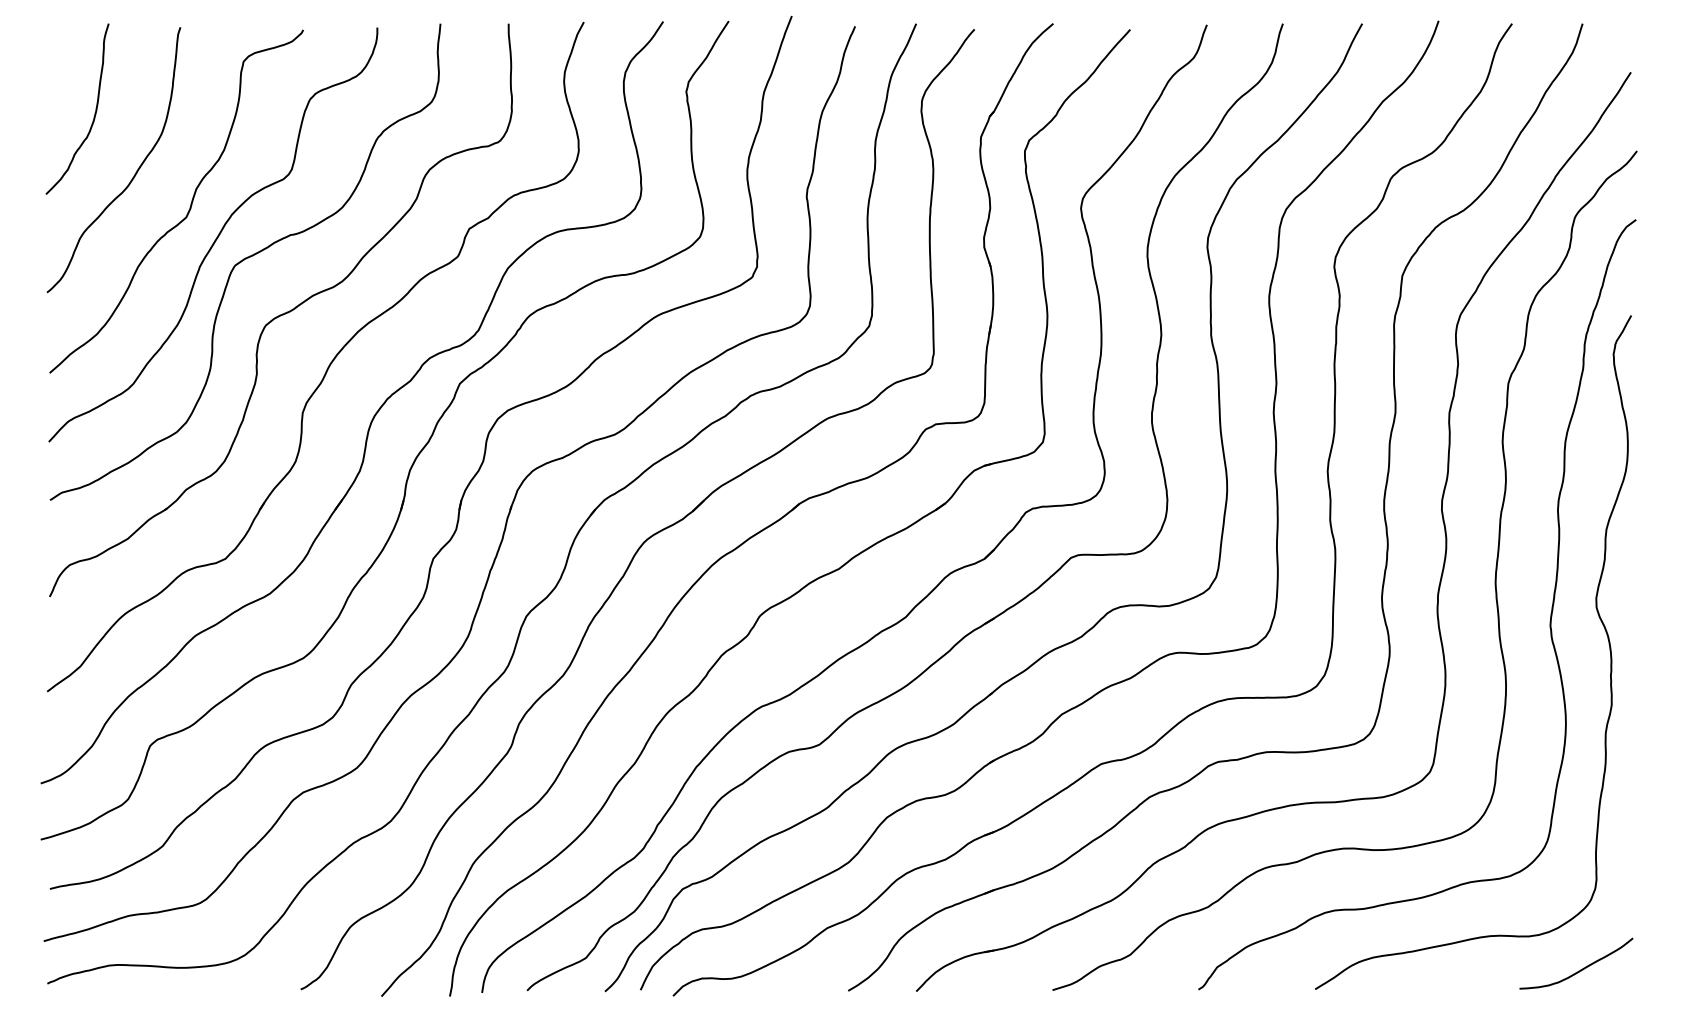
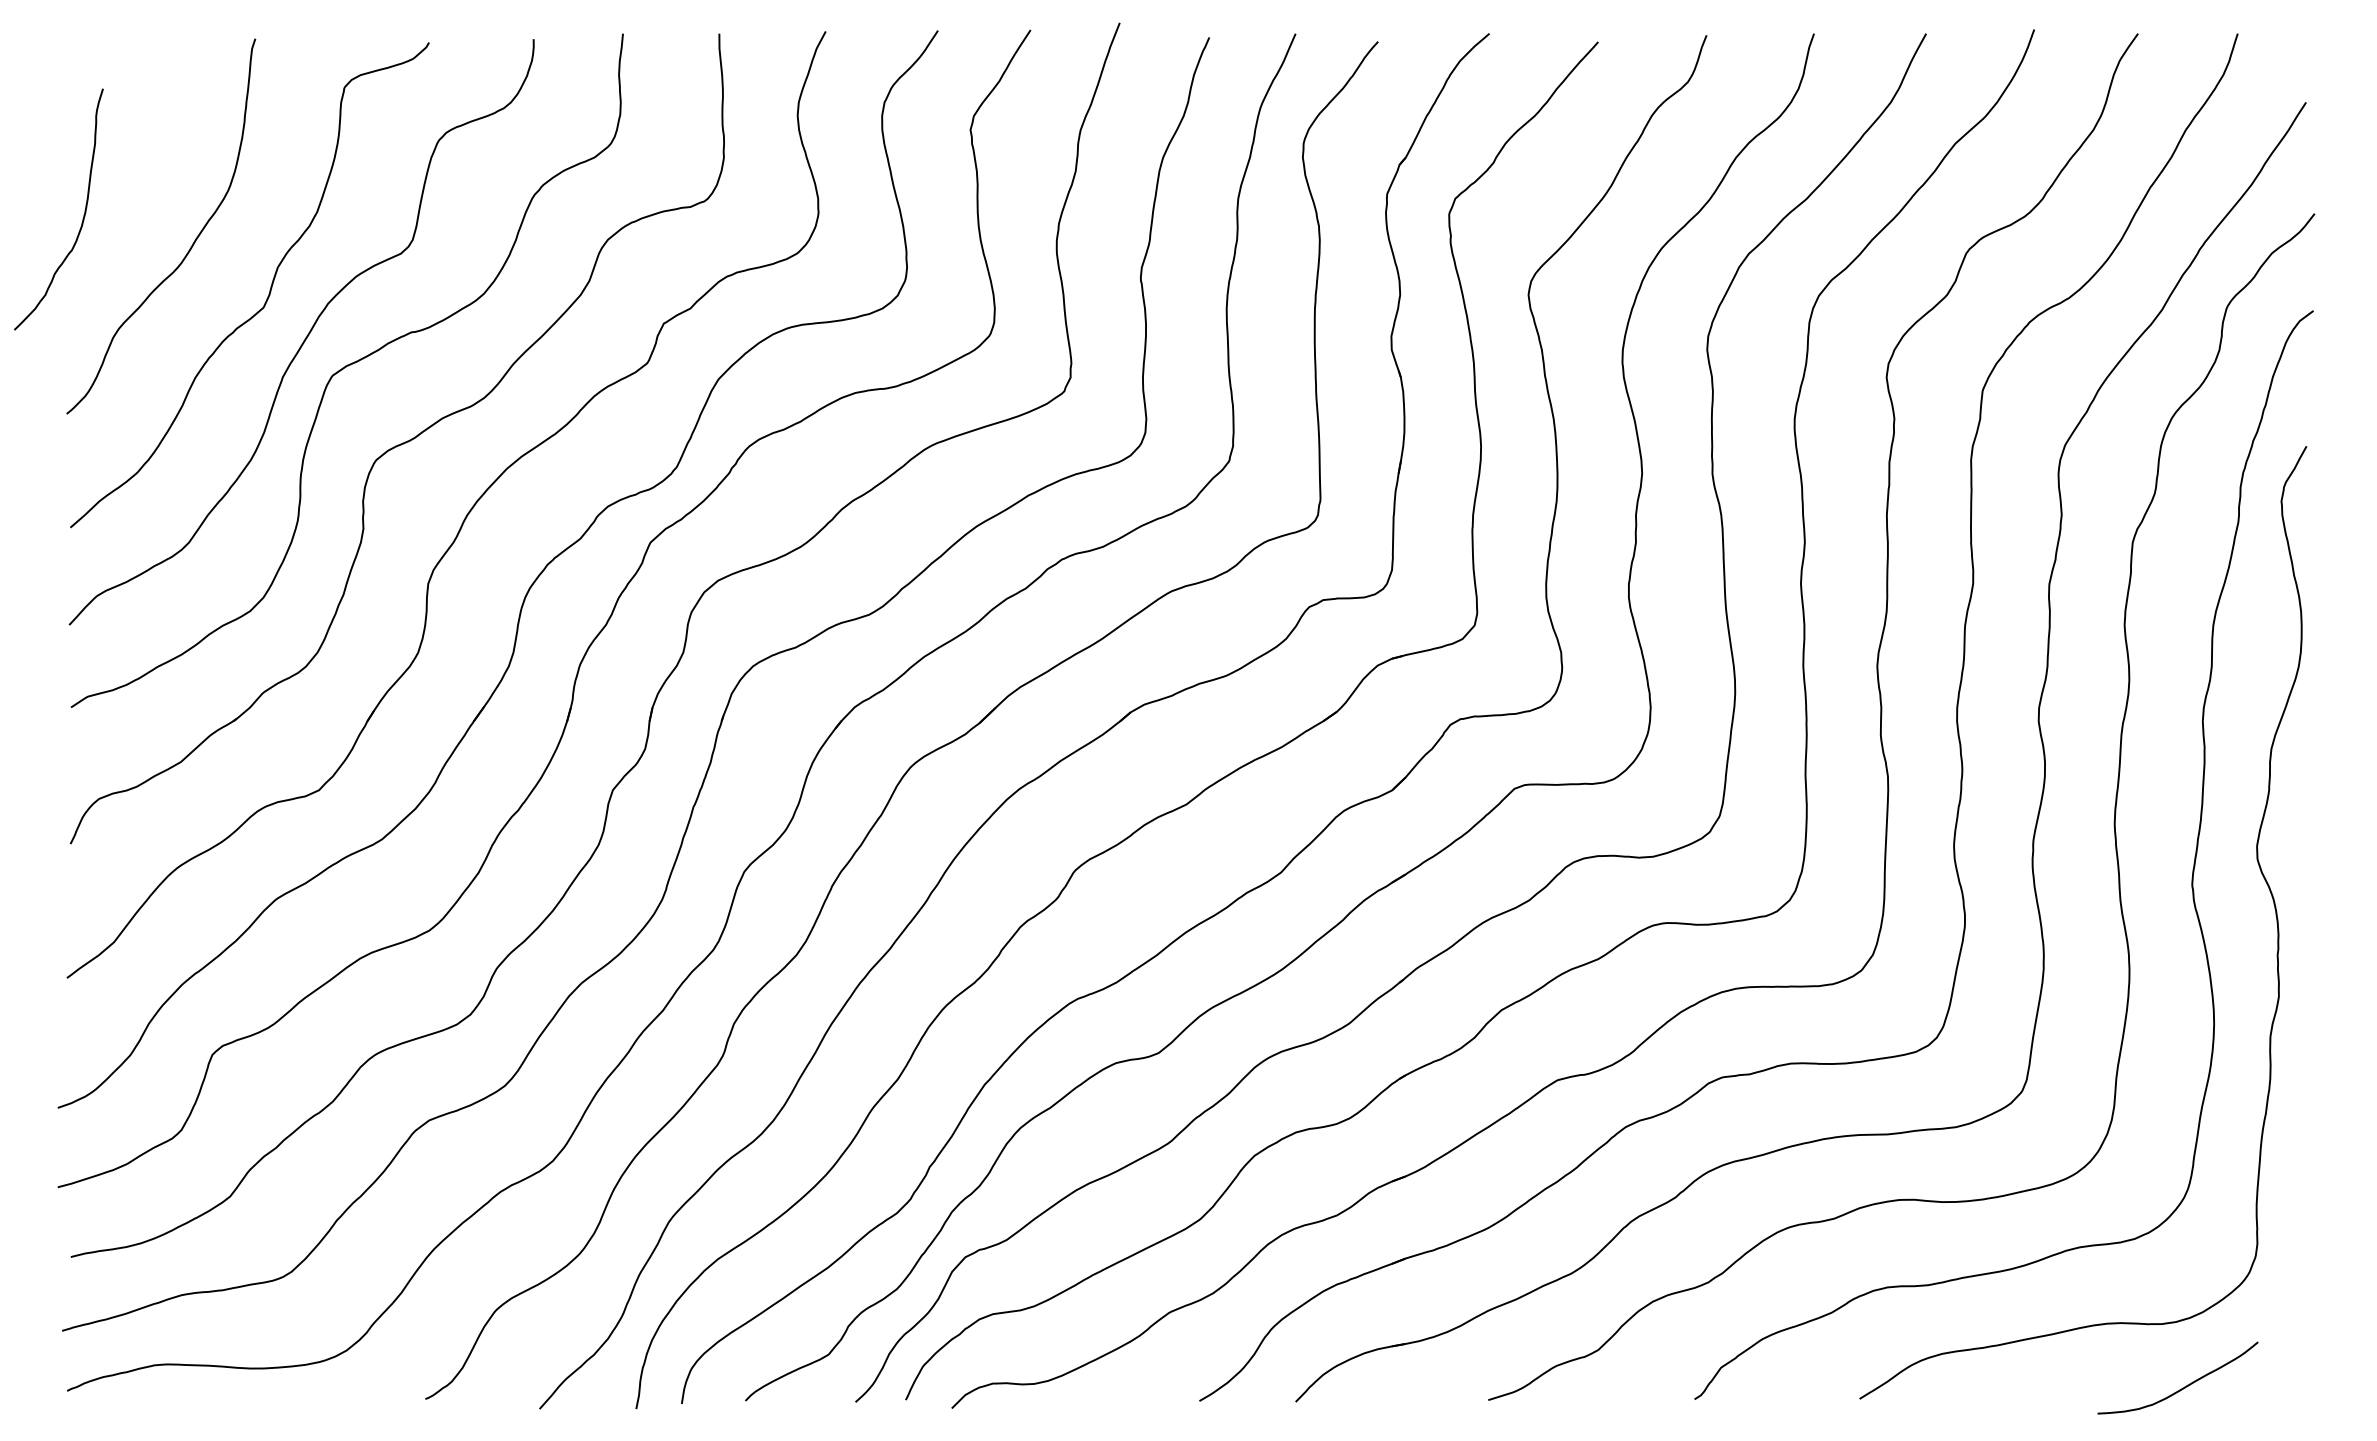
curve: (94, 113) -> (82, 215), moved
curve: (1580, 969) -> (2183, 1386), moved

